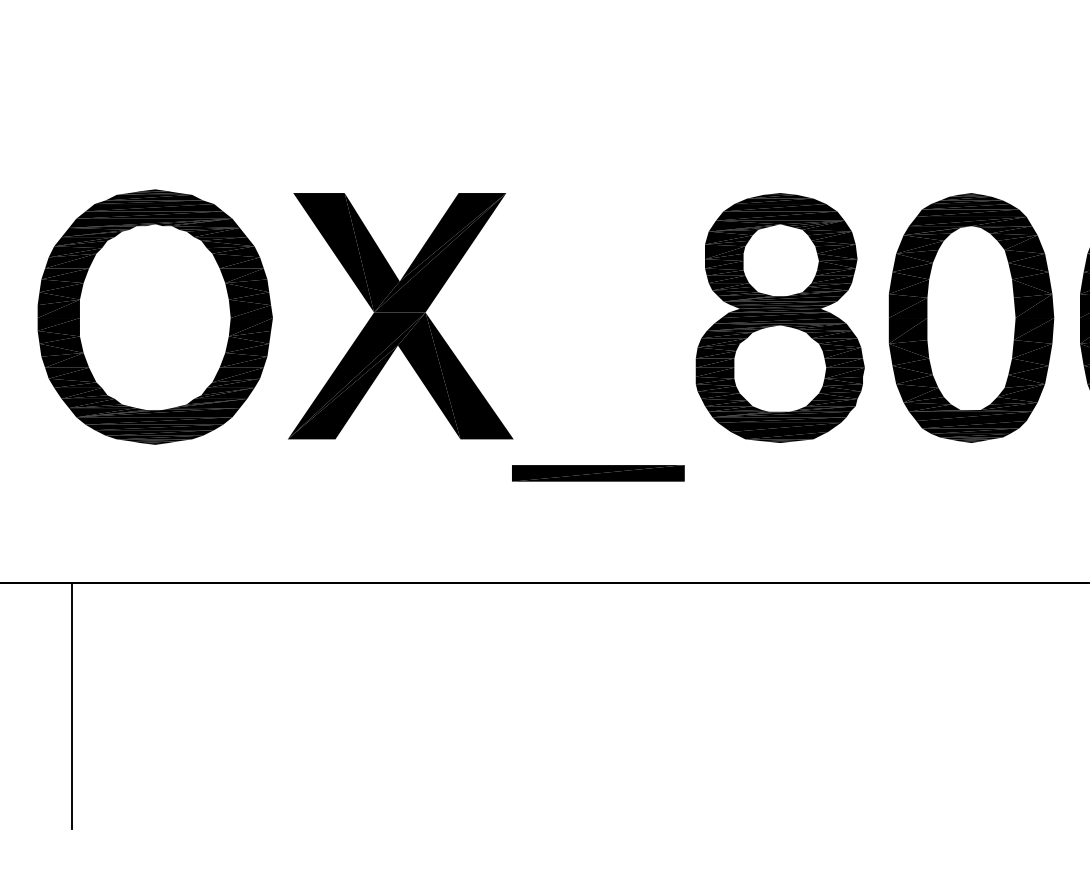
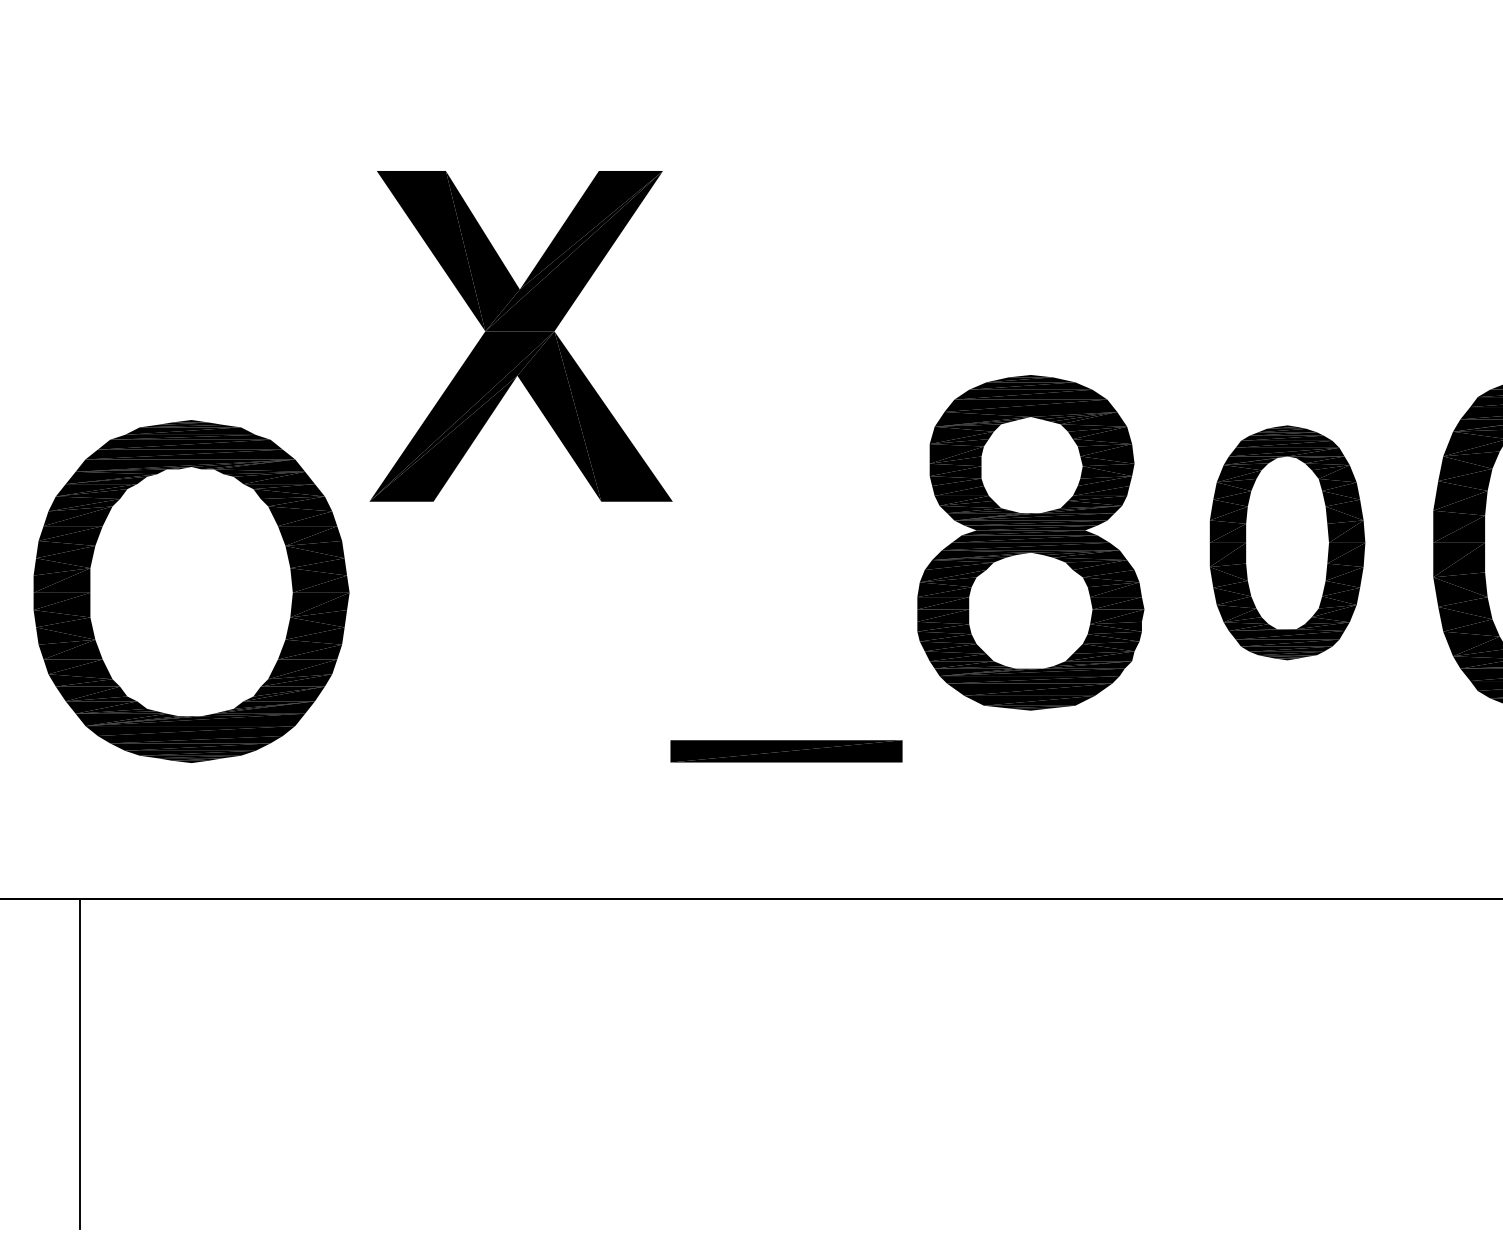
part: (400, 316) -> (520, 336), moved
part: (155, 317) -> (191, 591), moved
part: (971, 317) -> (1287, 542), size x0.7

